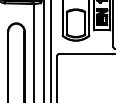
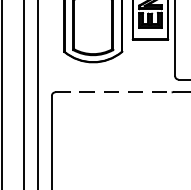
line: (85, 54) -> (114, 92), solid -> dashed

